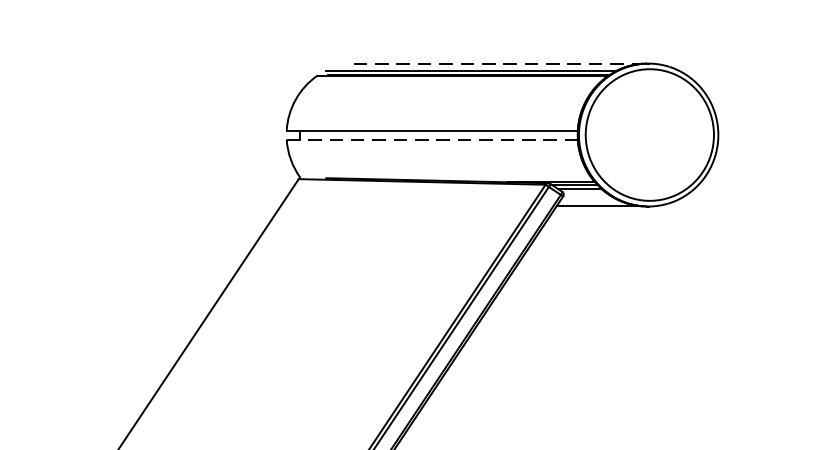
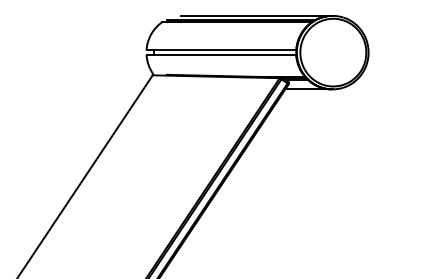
line: (498, 62) -> (255, 15), dashed -> solid
line: (432, 138) -> (221, 54), dashed -> solid

